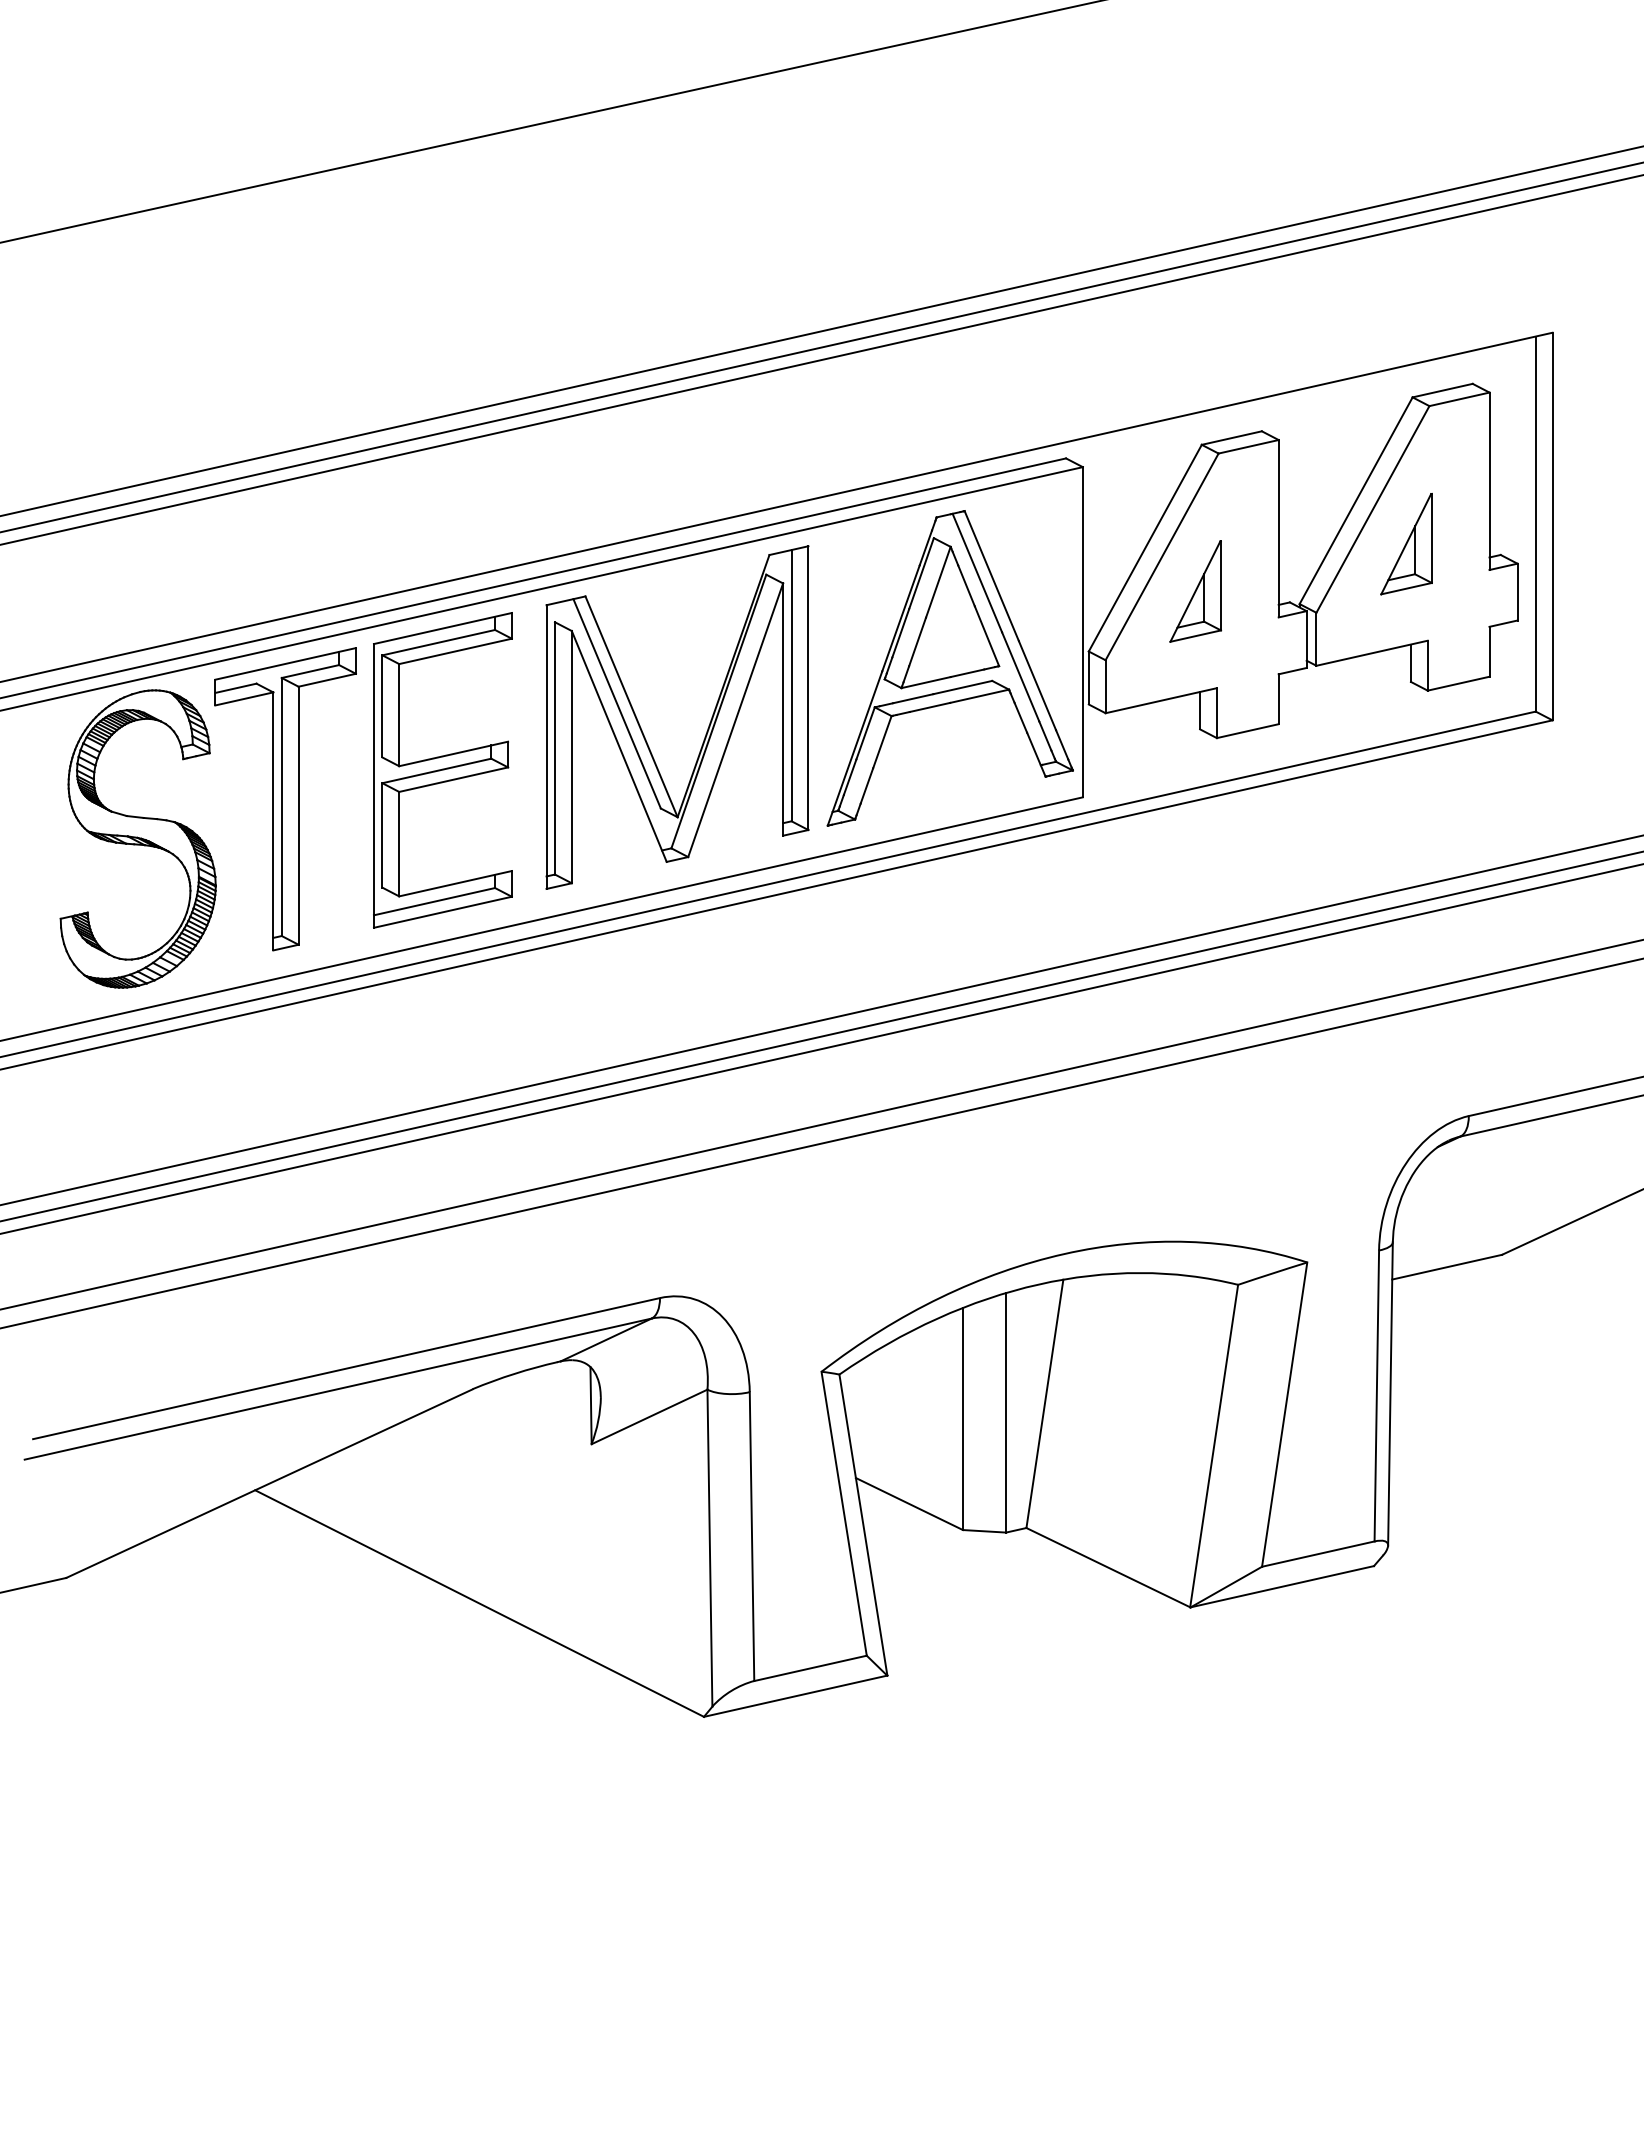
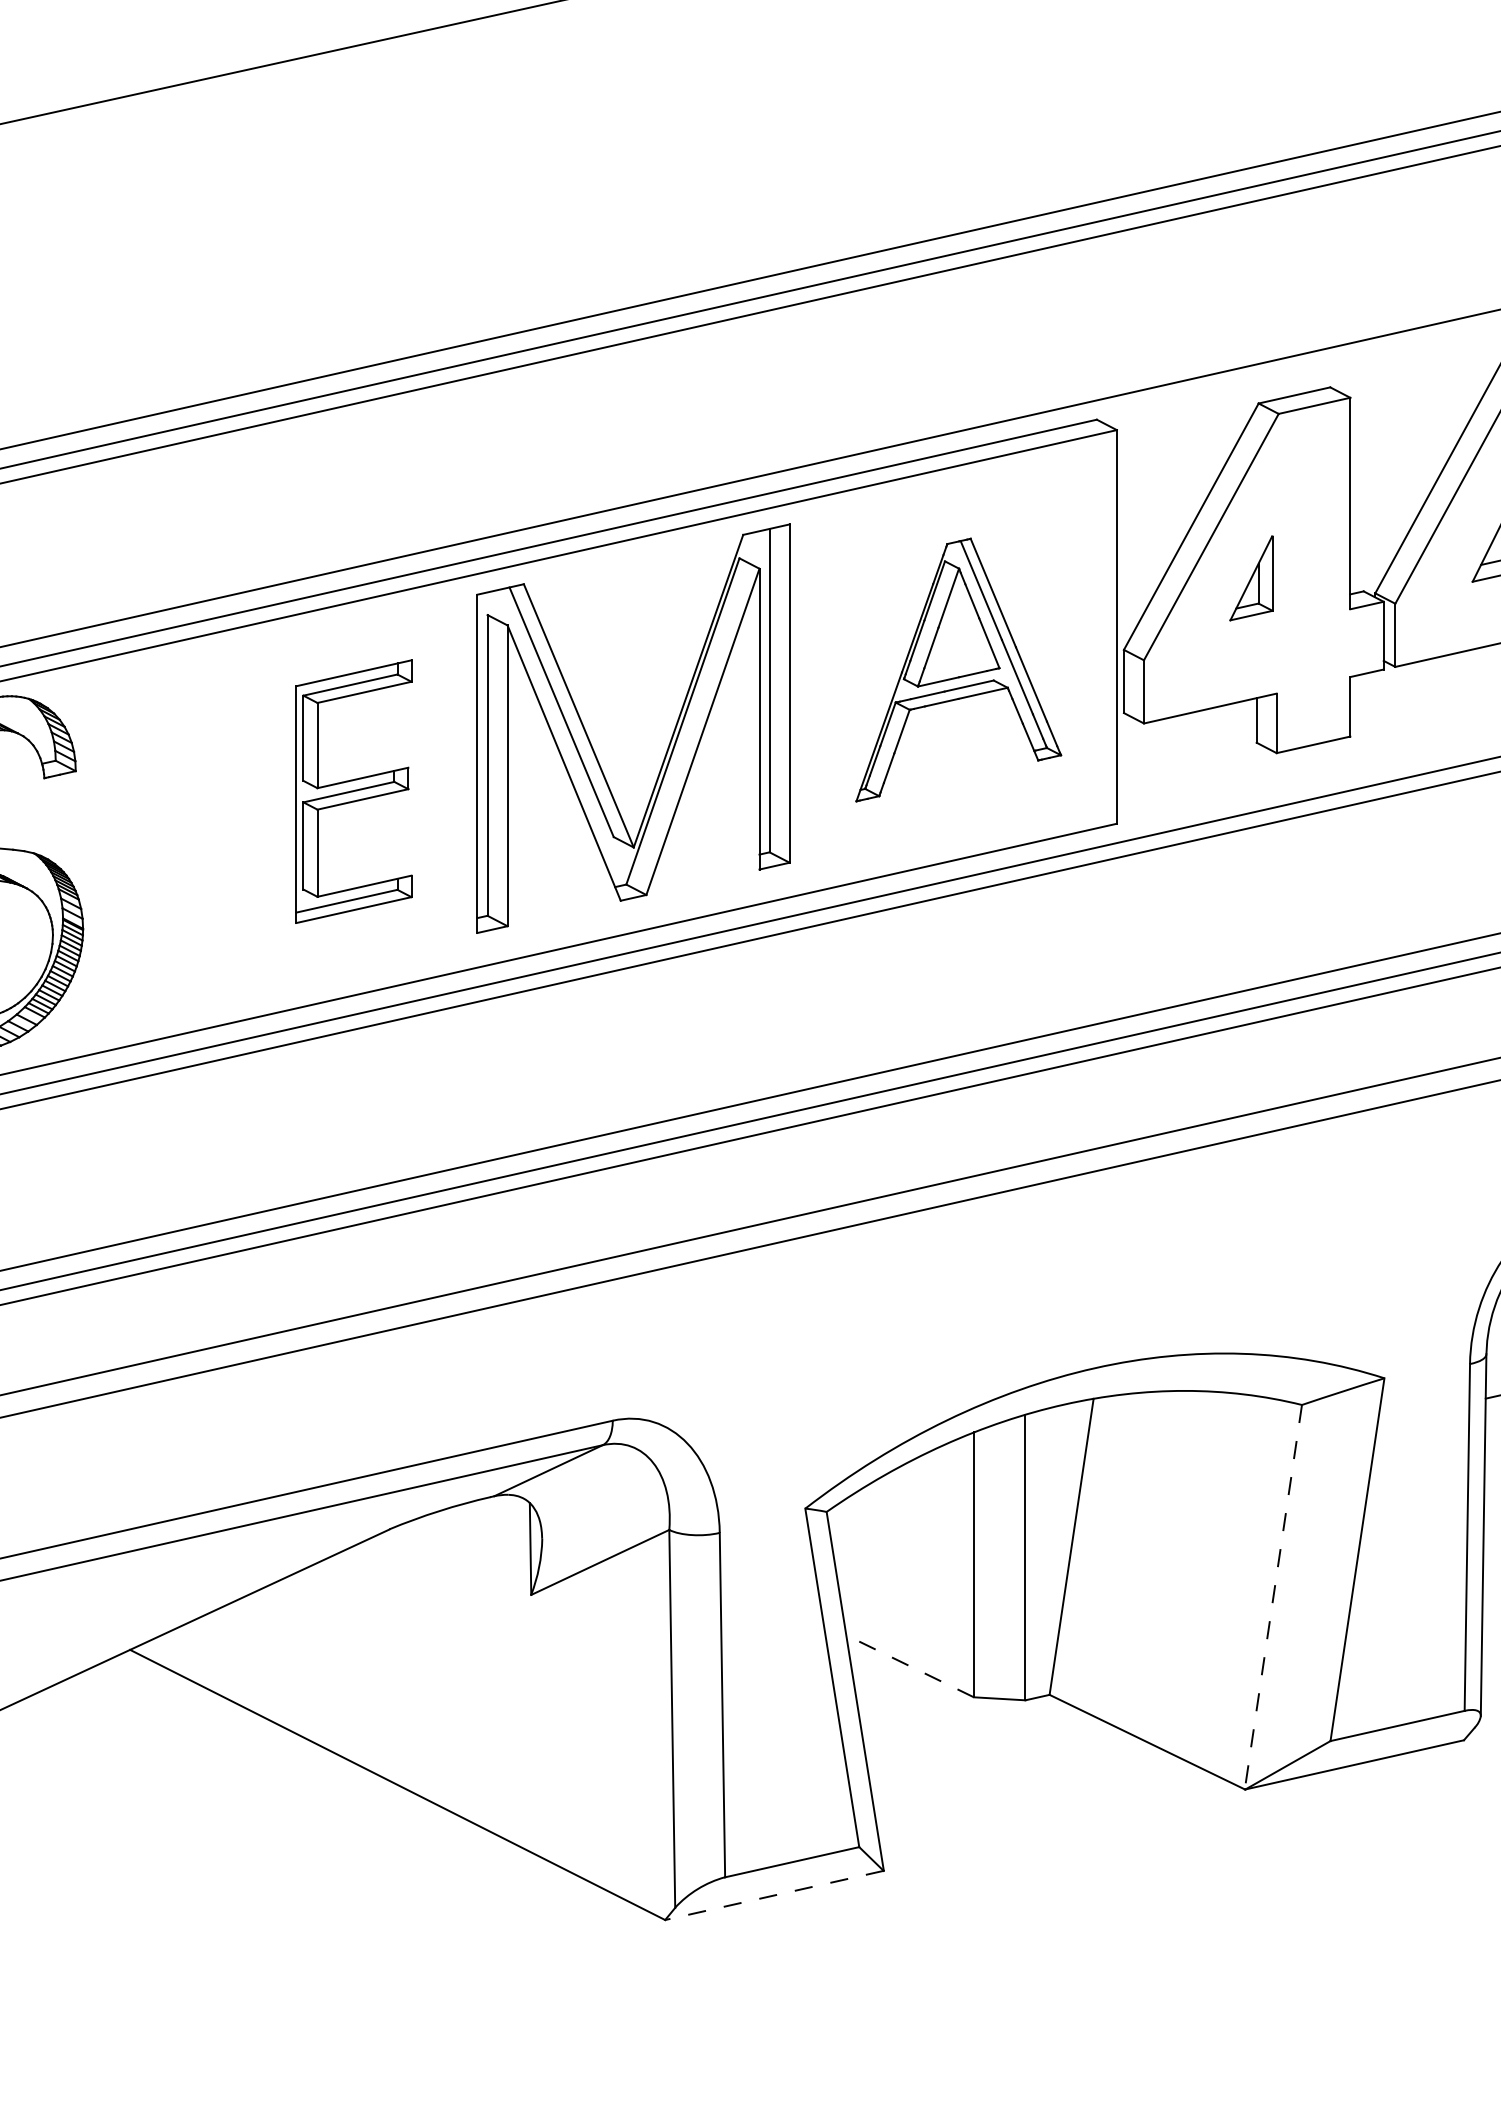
part: (1195, 591) -> (1251, 578), size x0.7
part: (949, 668) -> (957, 670), size x0.7
part: (442, 770) -> (353, 791), size x0.7
part: (285, 799) -> (166, 826), removed
line: (1214, 1446) -> (1273, 1597), solid -> dashed
line: (909, 1504) -> (910, 1666), solid -> dashed
line: (795, 1696) -> (774, 1895), solid -> dashed

